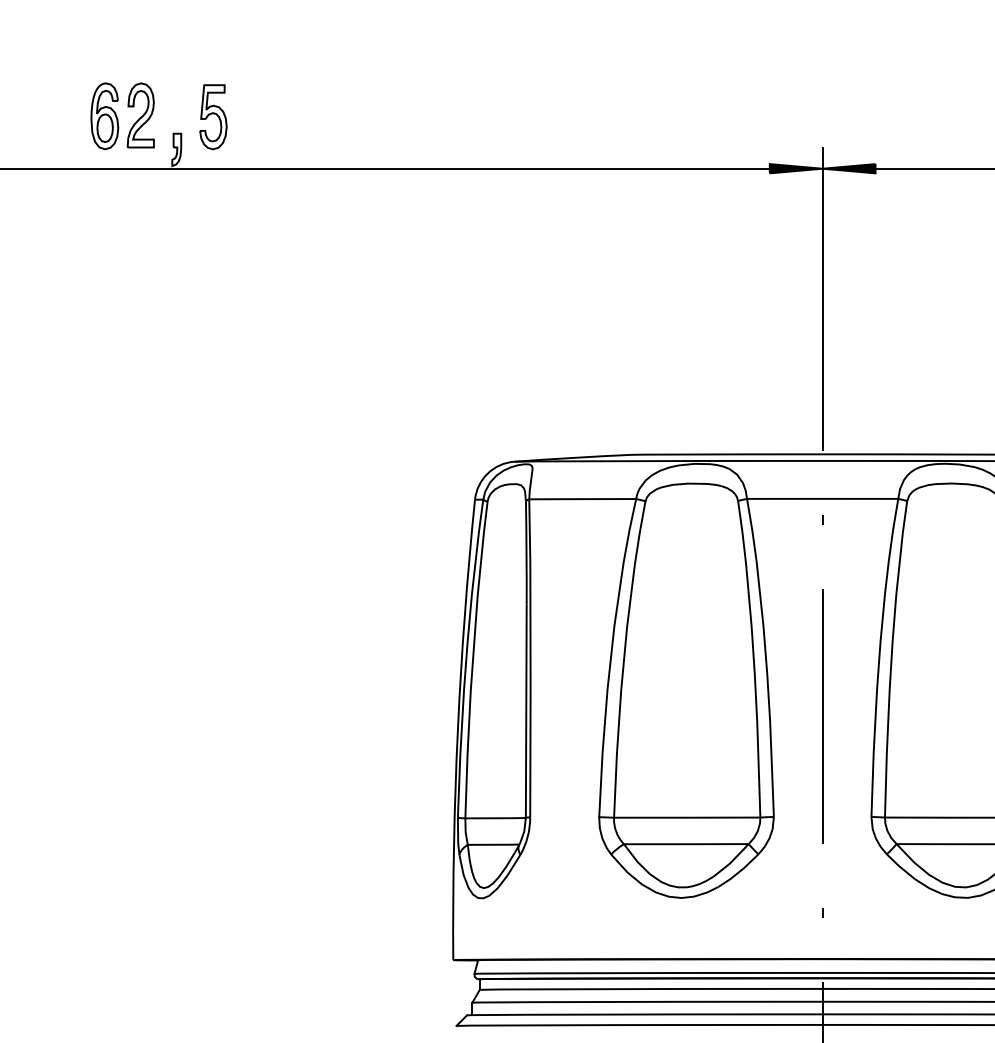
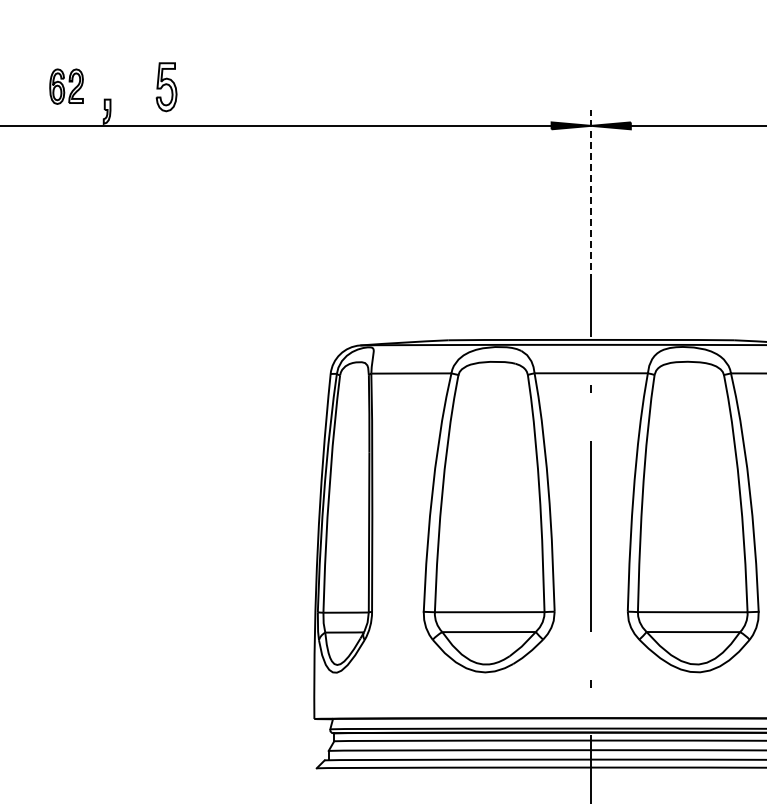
part: (122, 116) -> (66, 86), size x0.7
part: (213, 117) -> (166, 87), moved
line: (823, 261) -> (591, 195), solid -> dashed

